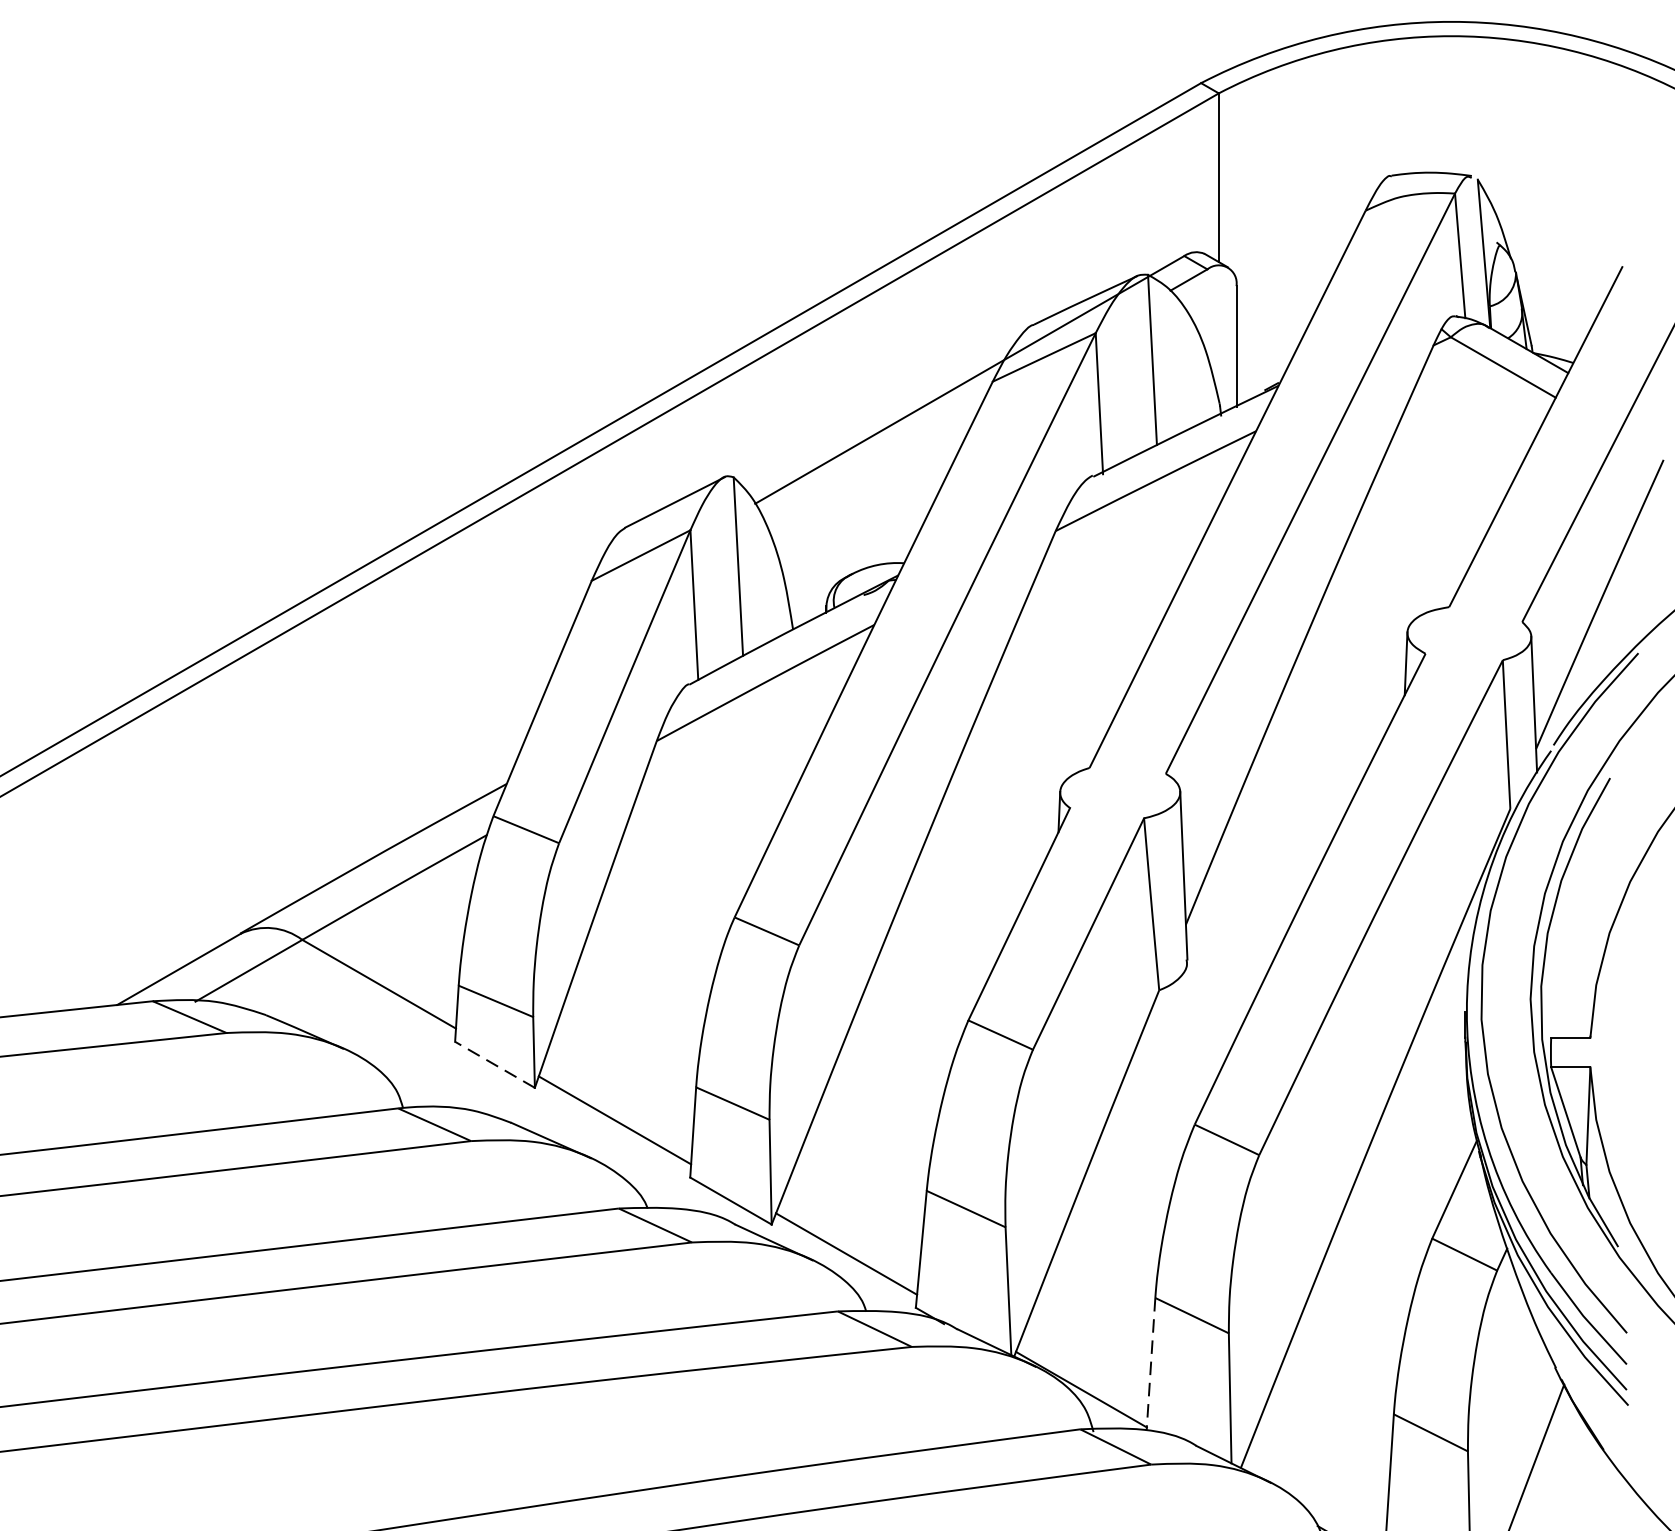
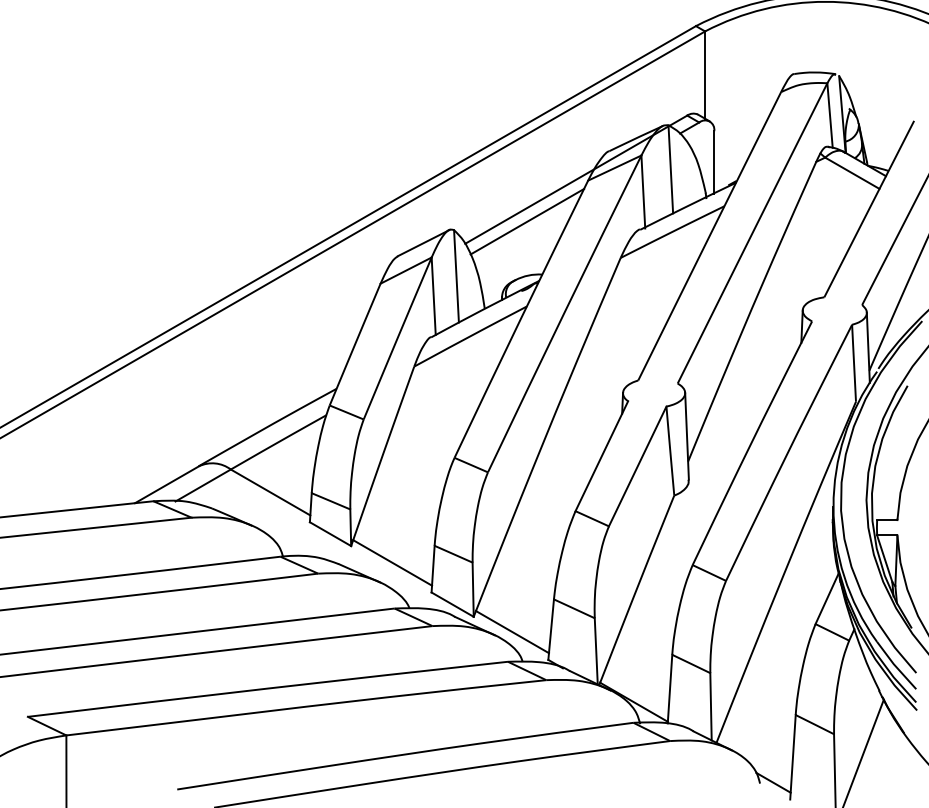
line: (875, 460) -> (527, 221), added
line: (494, 1065) -> (330, 534), dashed -> solid
line: (1151, 1364) -> (670, 689), dashed -> solid

